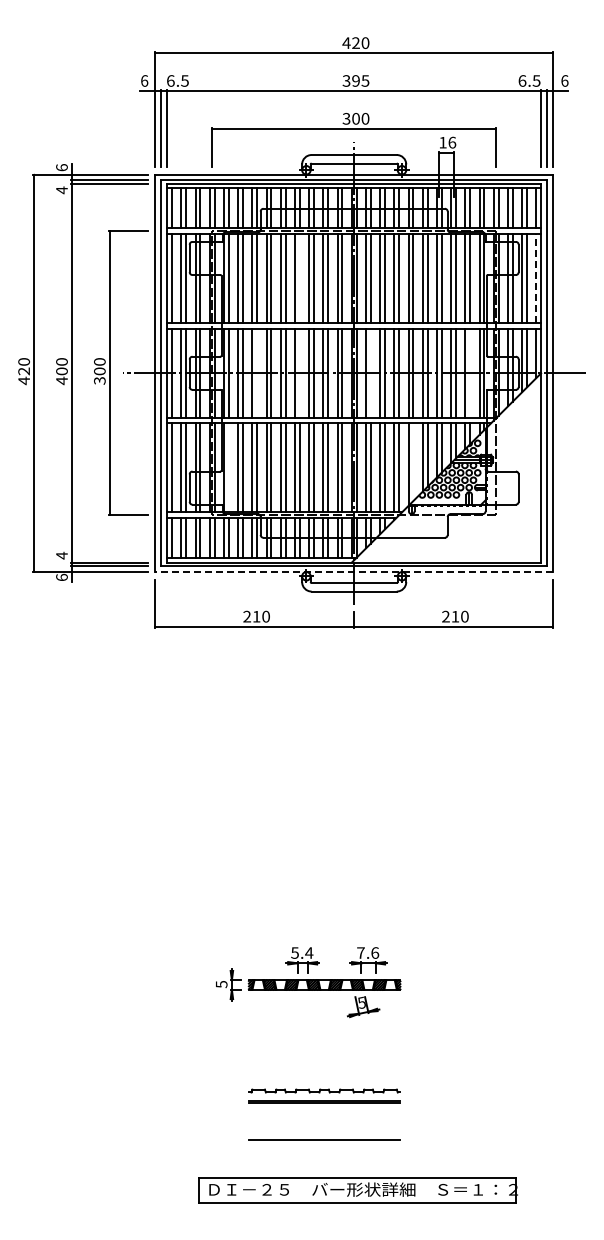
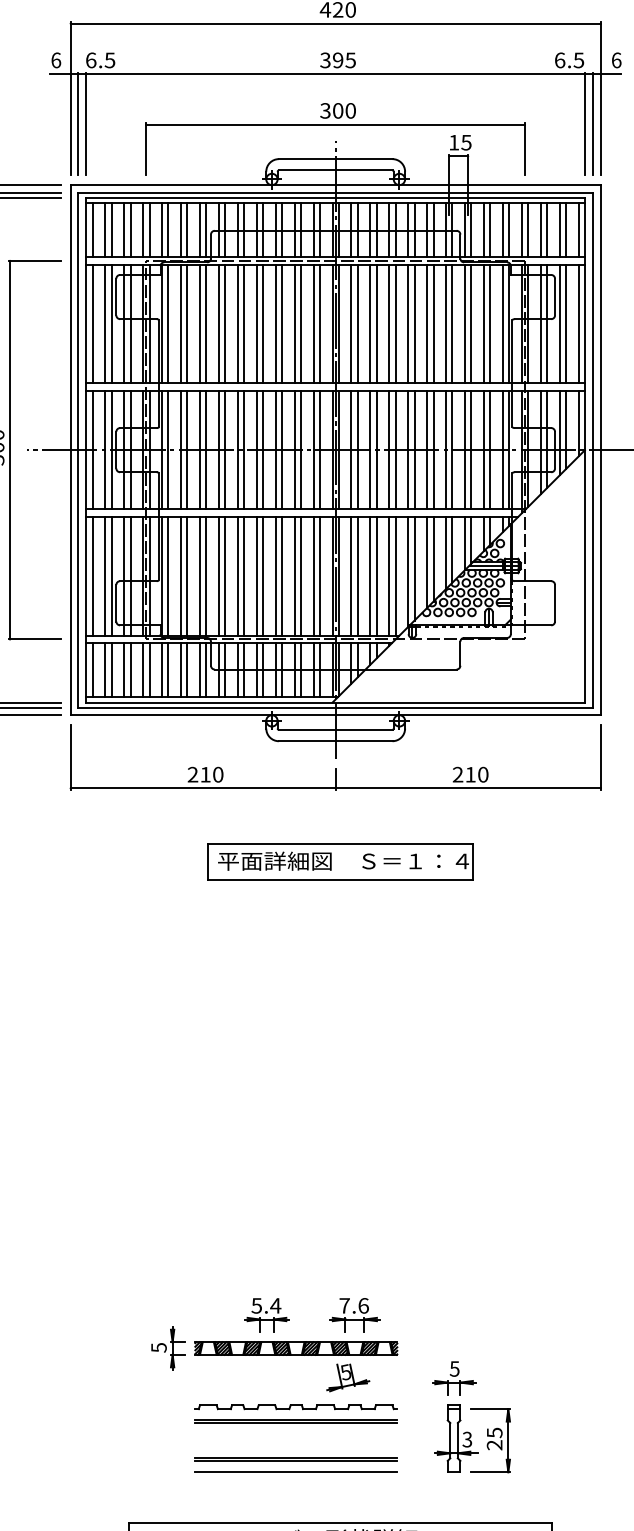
text: (452, 142) -> (466, 142), 16 -> 15
line: (299, 278) -> (262, 323), added
line: (536, 278) -> (578, 323), dashed -> solid
line: (257, 372) -> (206, 449), added
line: (299, 372) -> (262, 449), added
line: (370, 372) -> (357, 449), added
line: (470, 372) -> (490, 449), added
line: (413, 462) -> (414, 569), added
line: (228, 467) -> (168, 575), added
line: (354, 572) -> (336, 715), dashed -> solid
part: (357, 681) -> (340, 861), added
part: (308, 982) -> (274, 1345), moved
part: (455, 1098) -> (470, 1417), added
line: (324, 1129) -> (296, 1458), added

